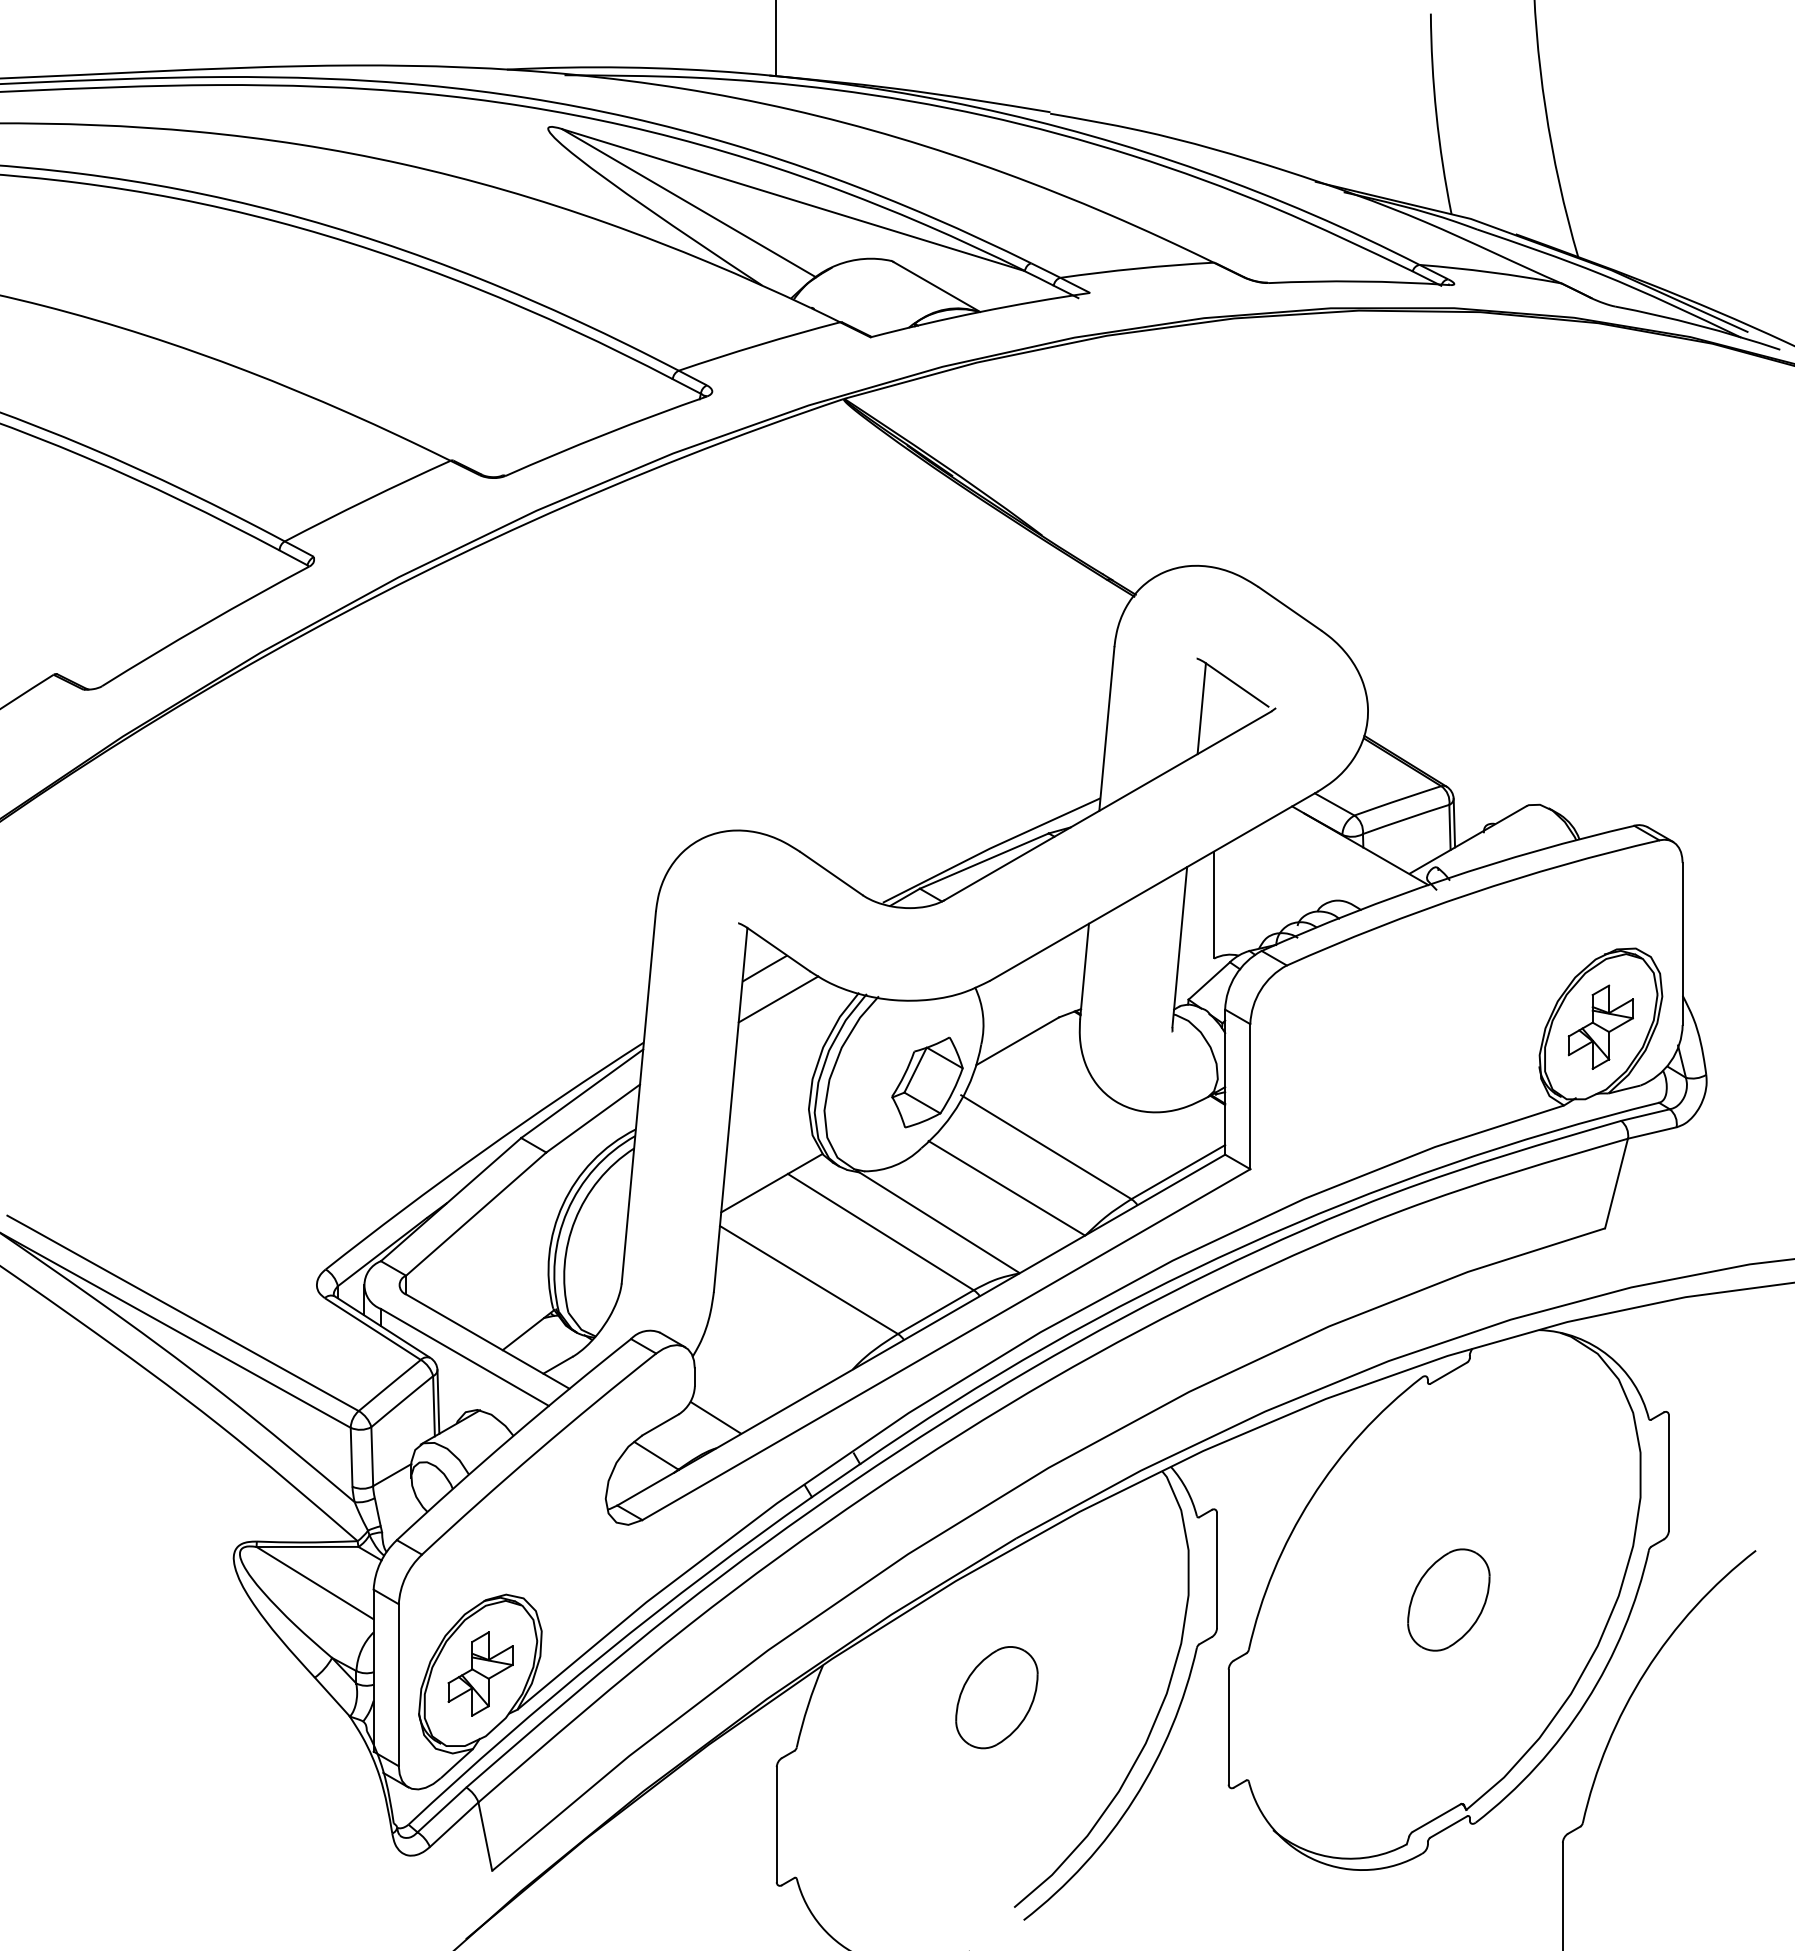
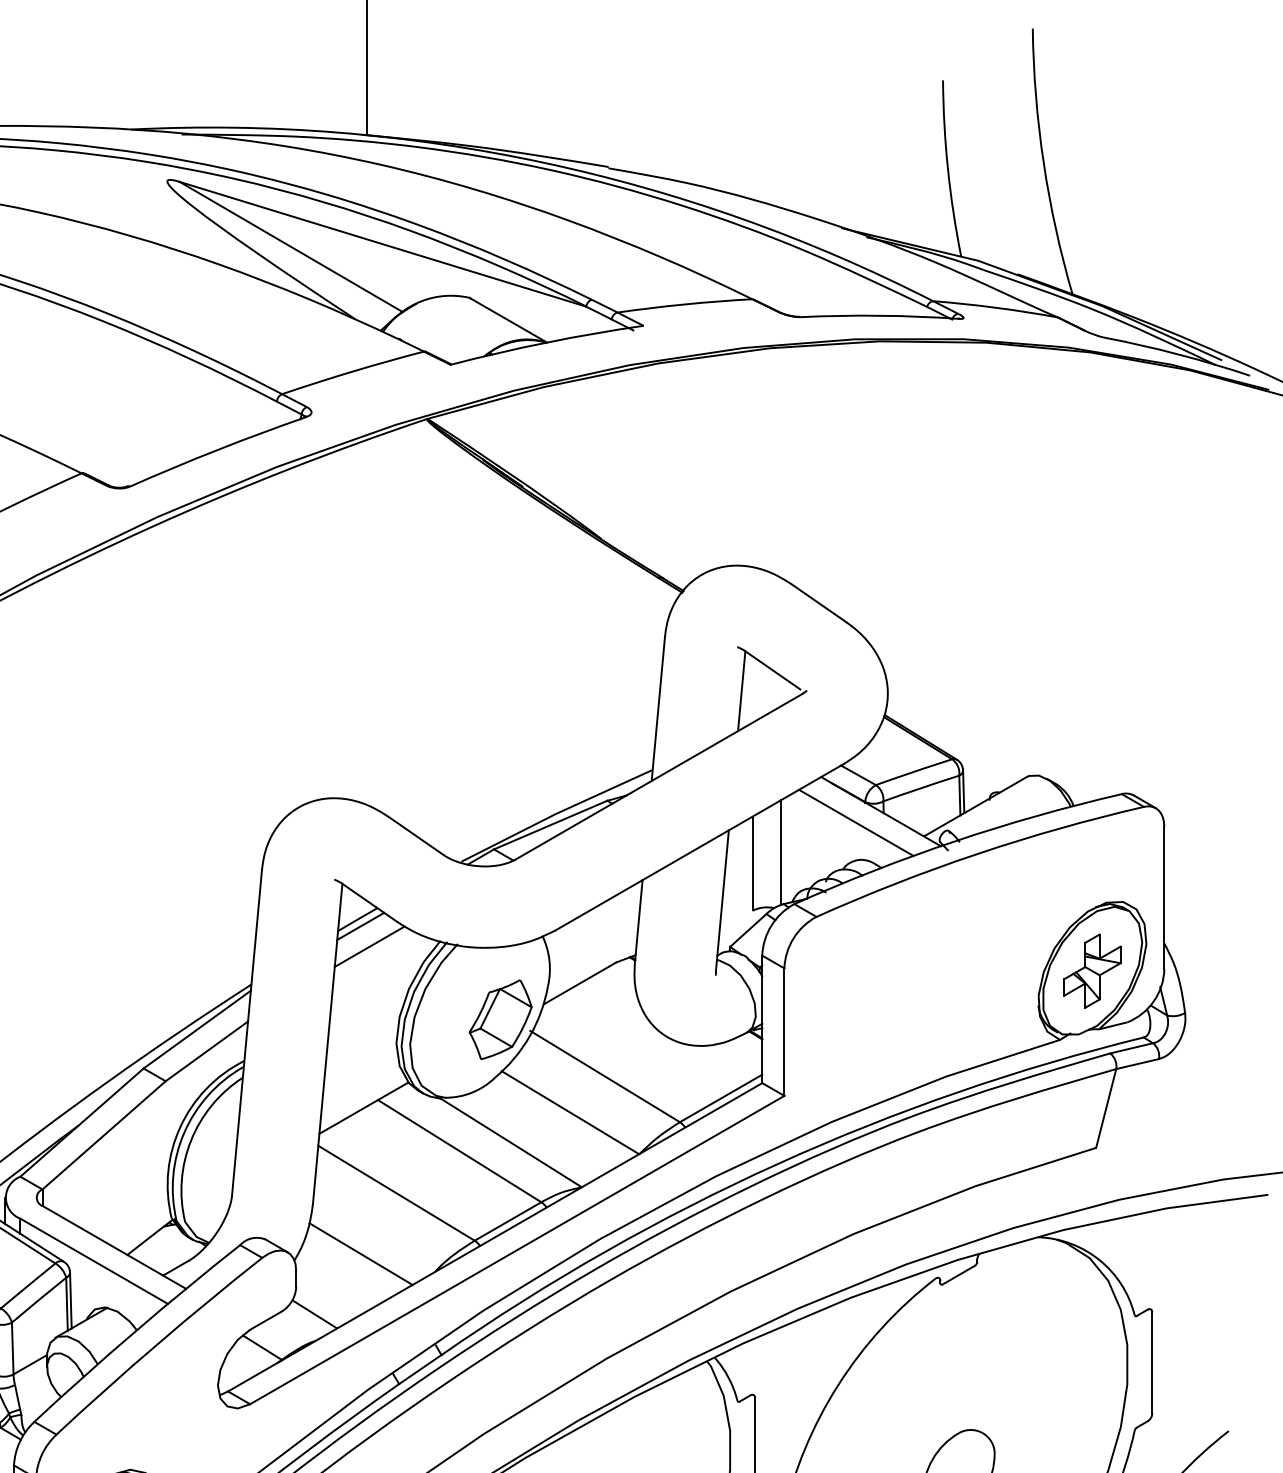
line: (1332, 858) -> (856, 822), added
line: (1246, 891) -> (781, 851), added
line: (767, 975) -> (360, 925), added
line: (768, 1349) -> (360, 1254), added

